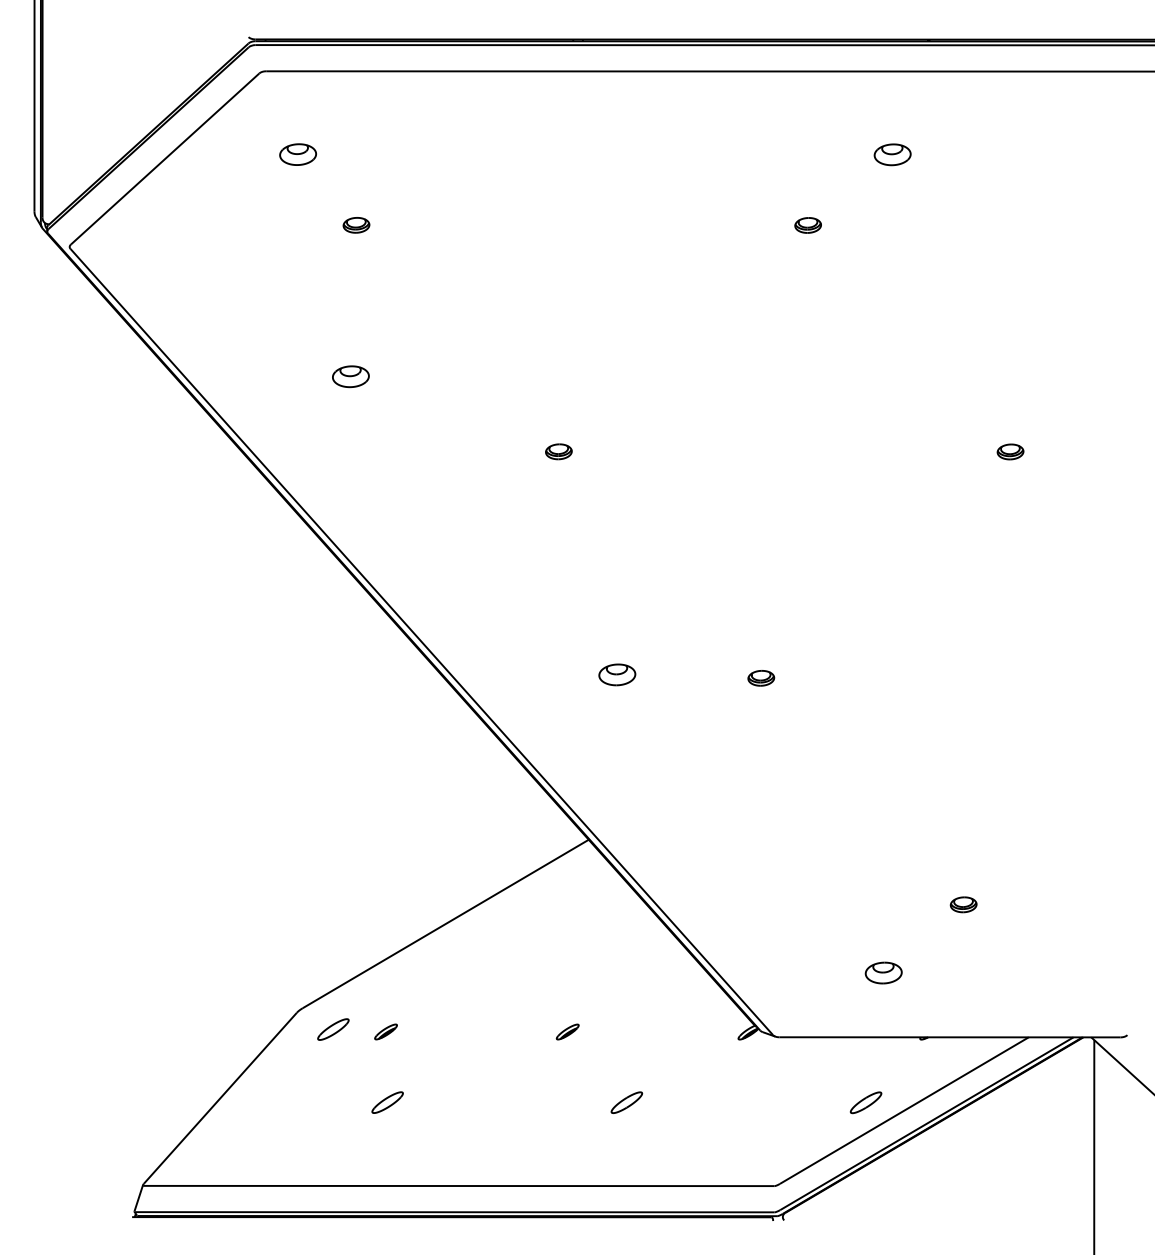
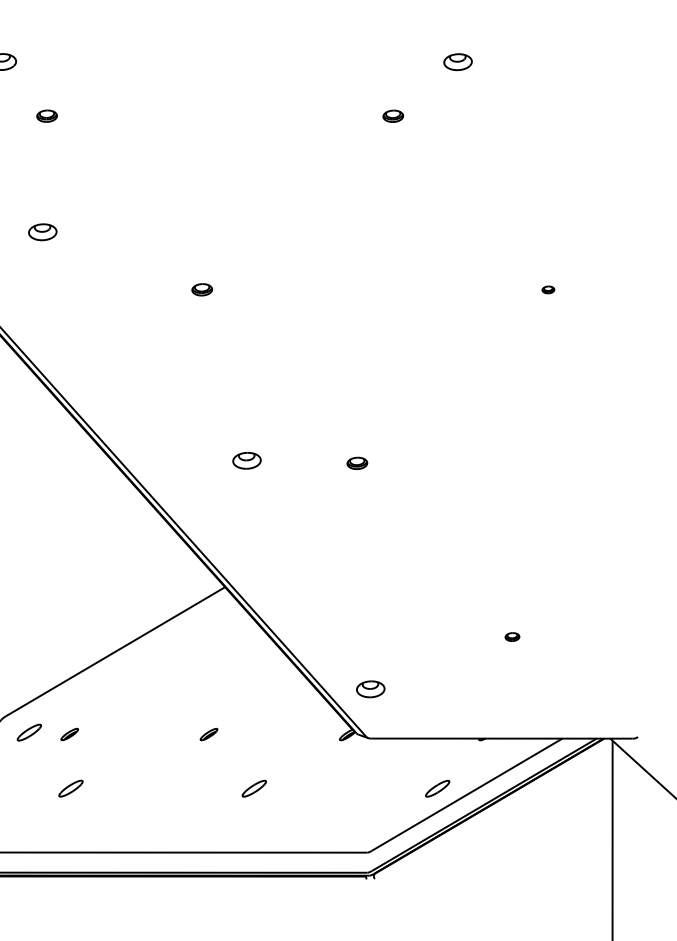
part: (1010, 451) -> (548, 289), size x0.6
part: (963, 904) -> (512, 636), size x0.7
part: (883, 972) -> (370, 688), moved

